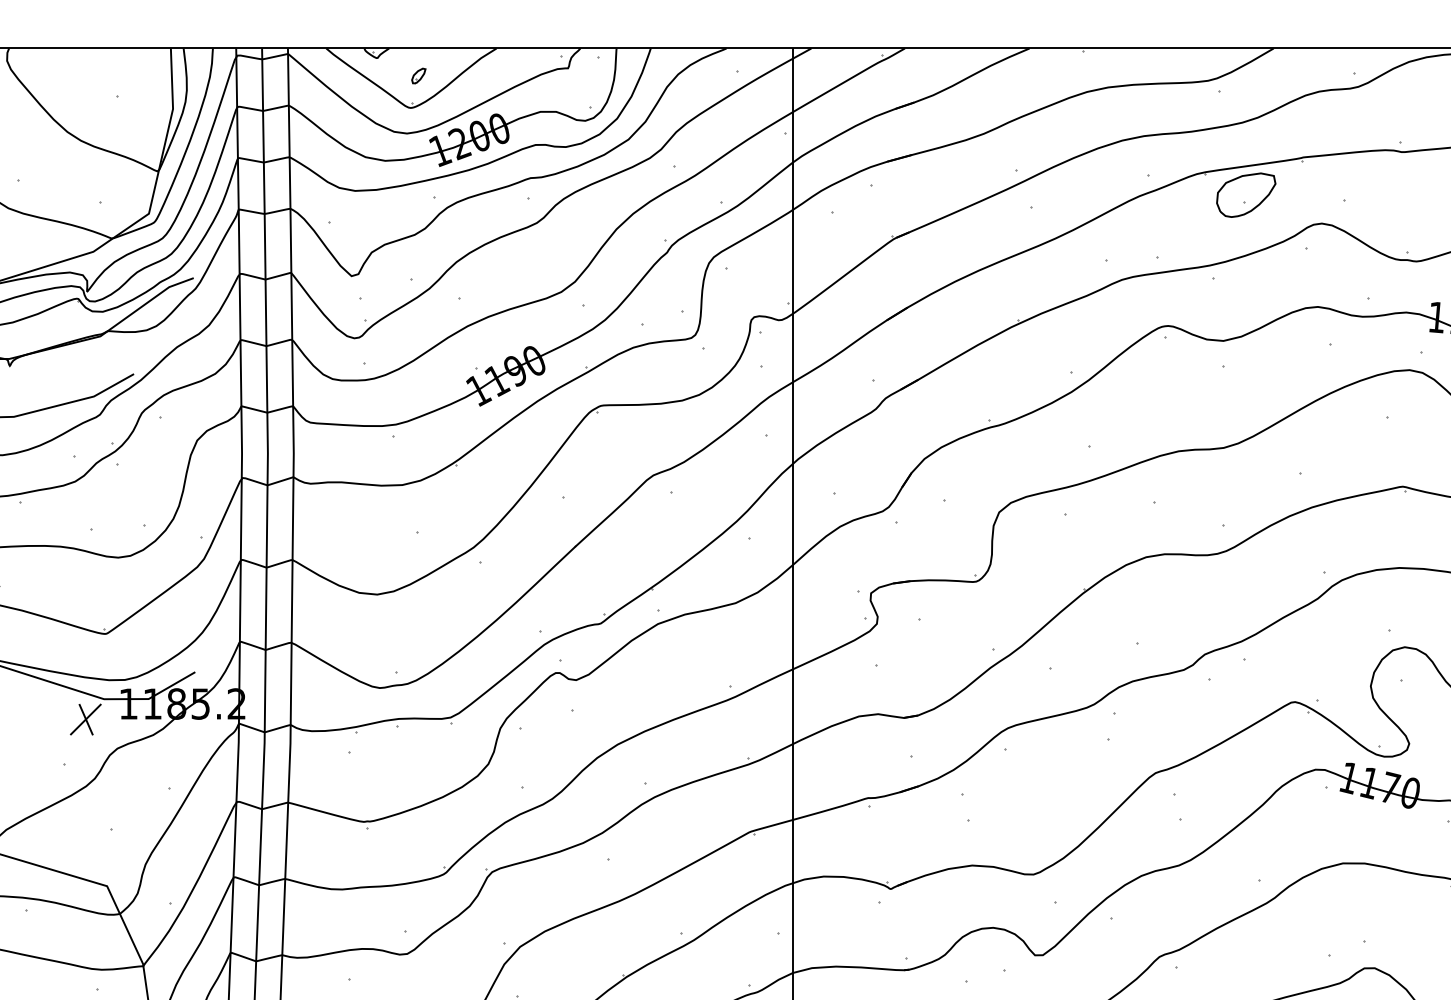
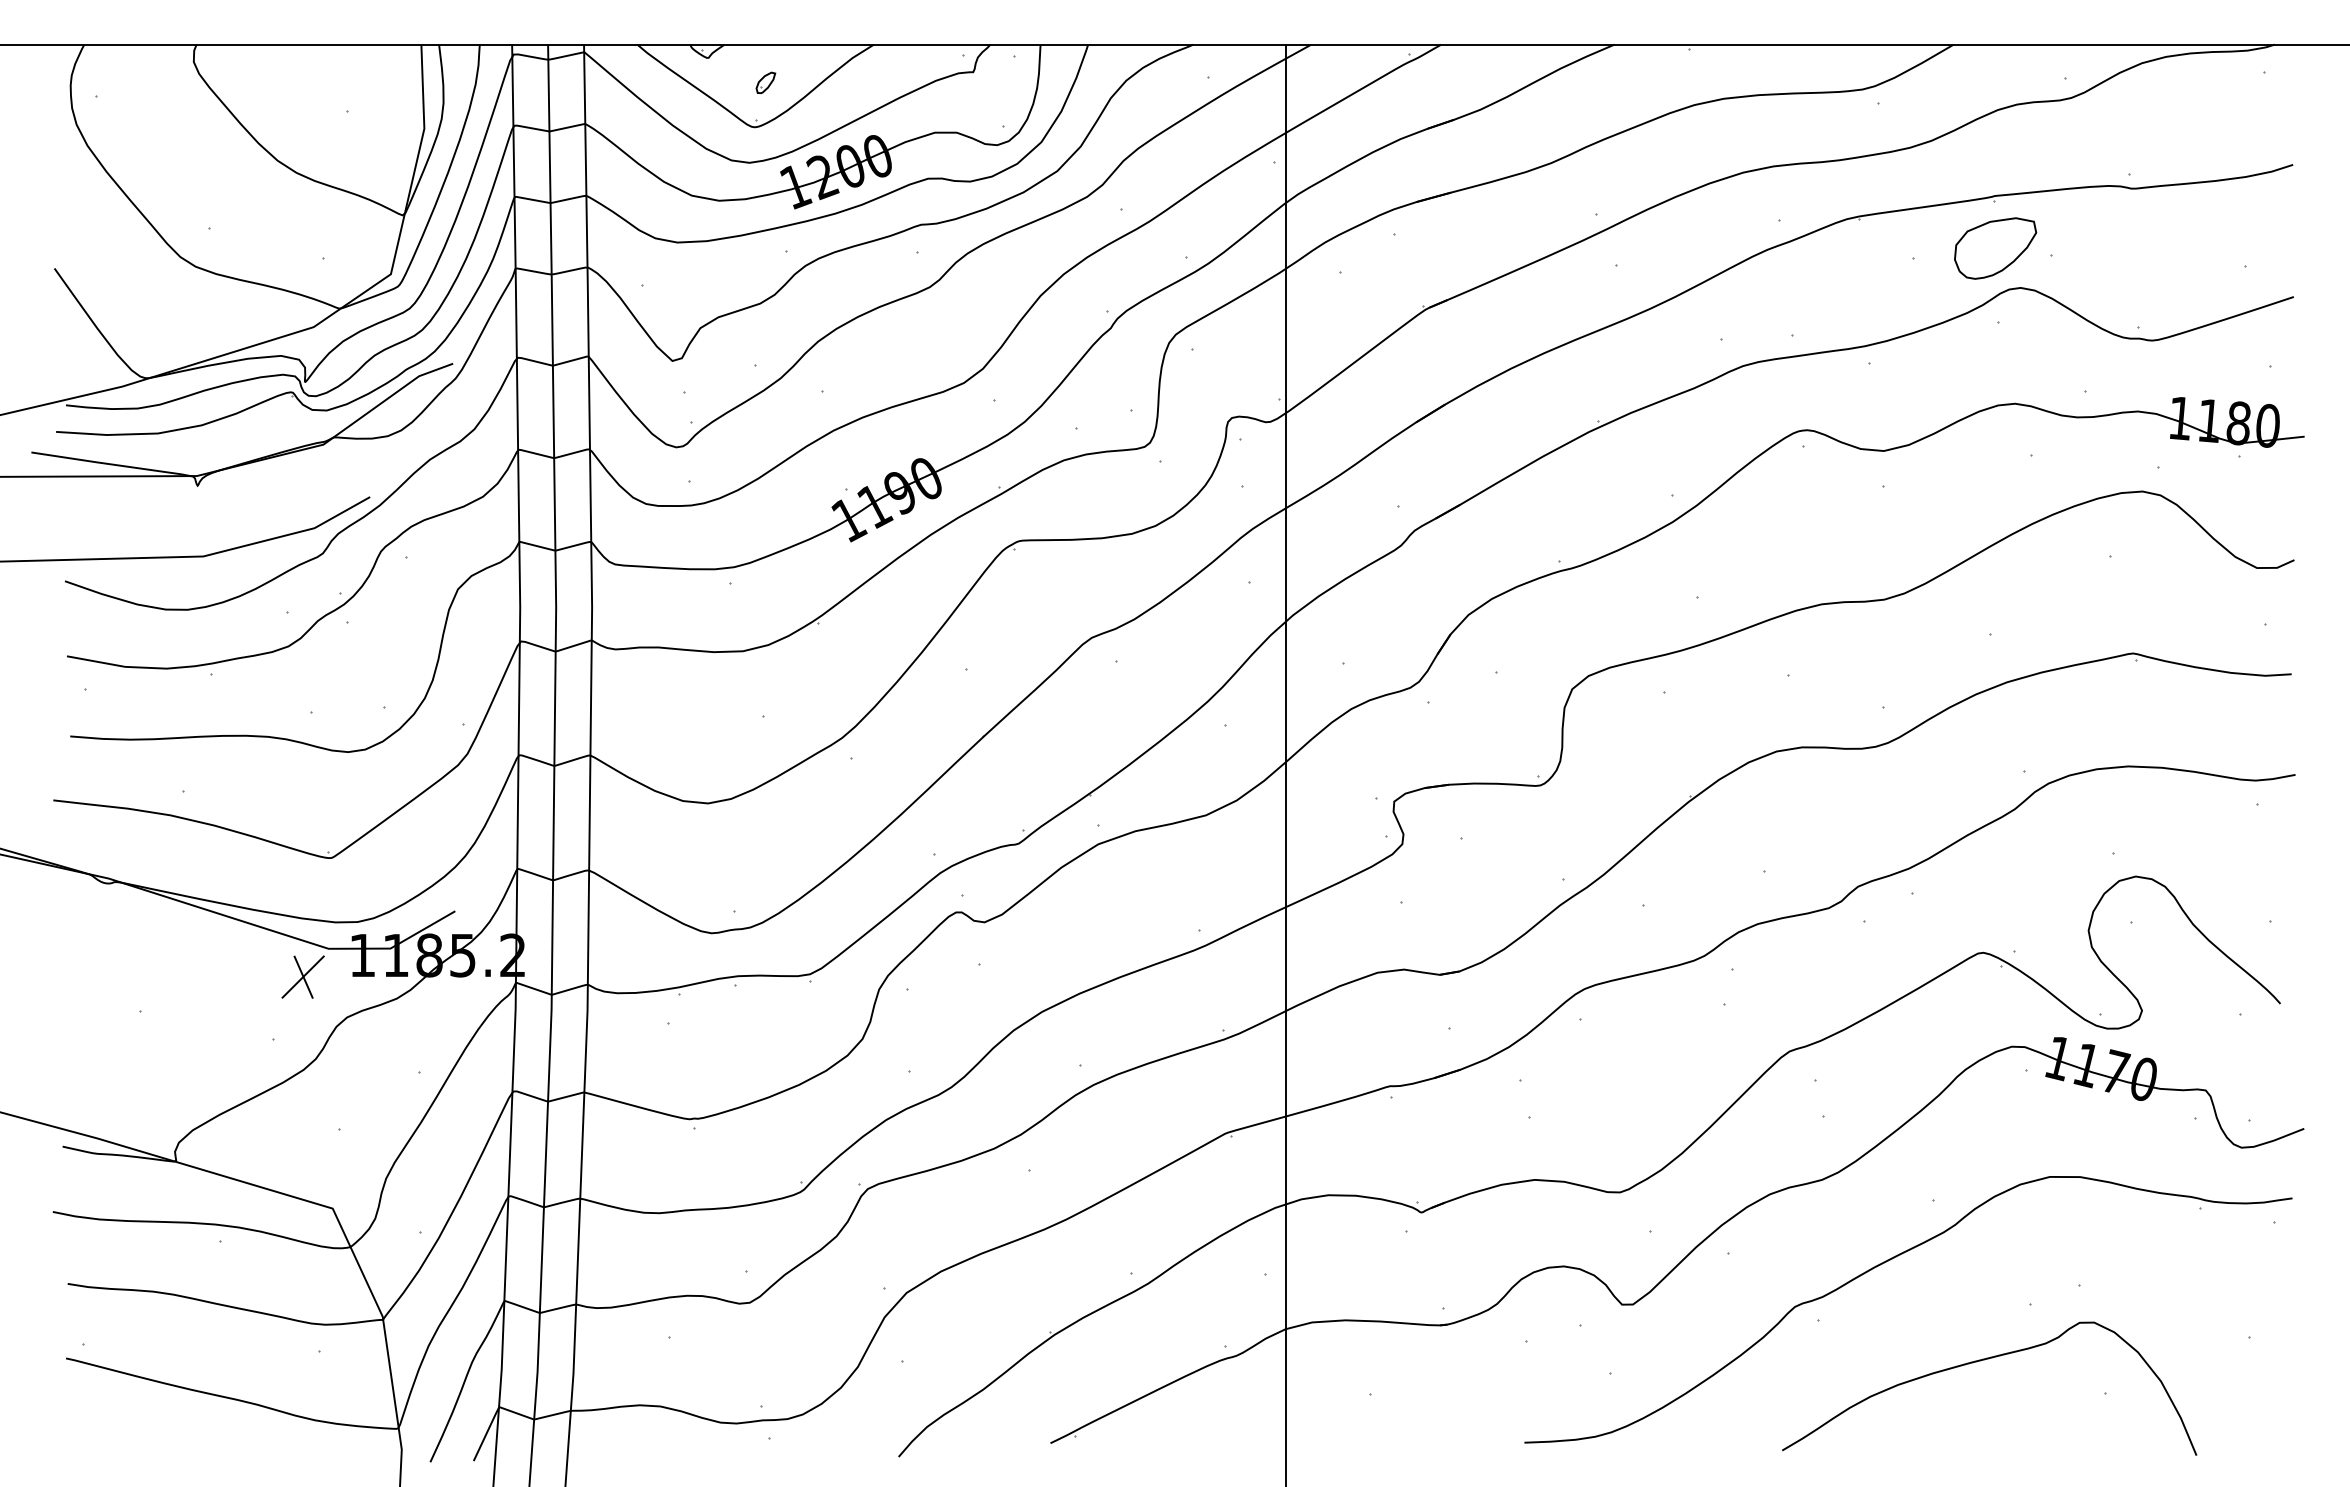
part: (1246, 195) -> (1995, 248), moved

